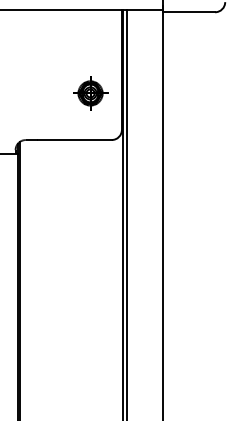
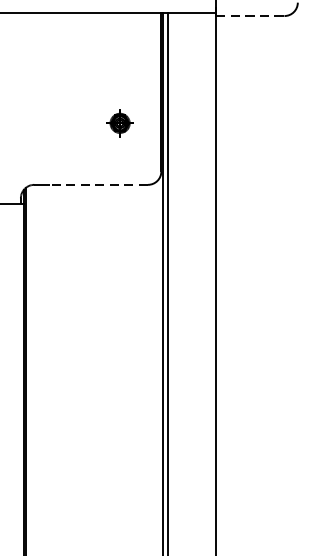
line: (189, 12) -> (250, 16), solid -> dashed
part: (90, 93) -> (119, 123), size x0.6
line: (74, 140) -> (98, 185), solid -> dashed

